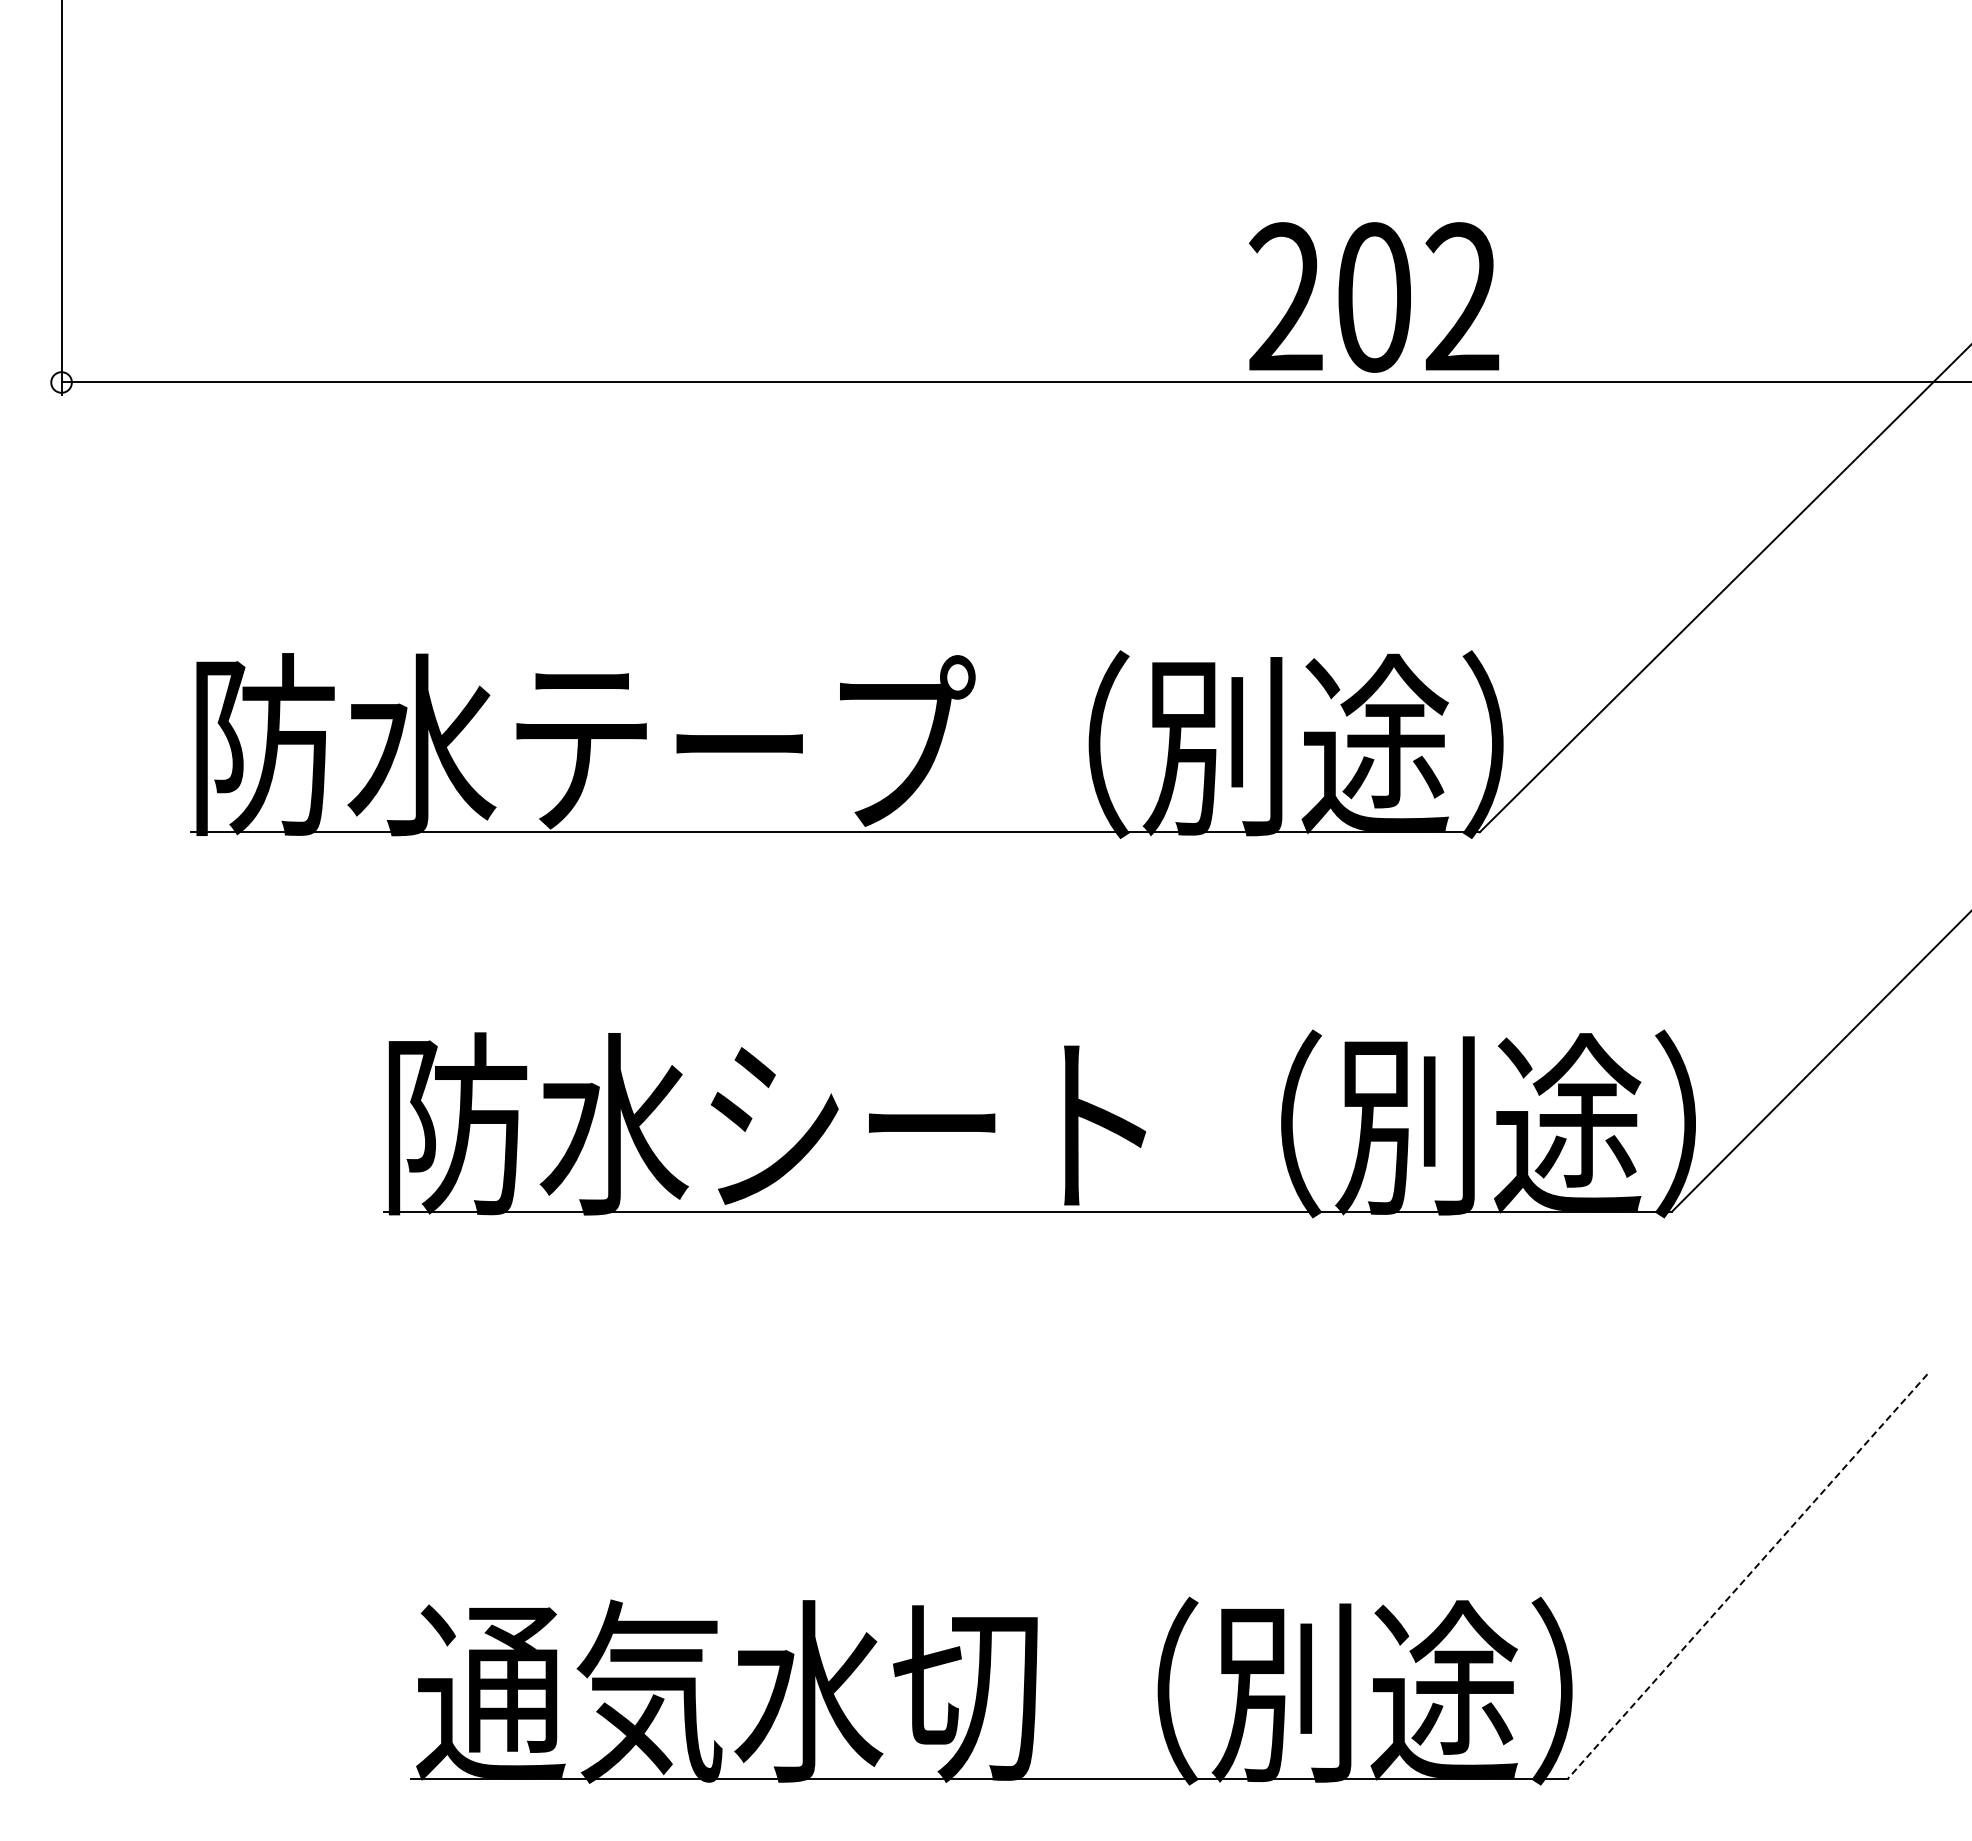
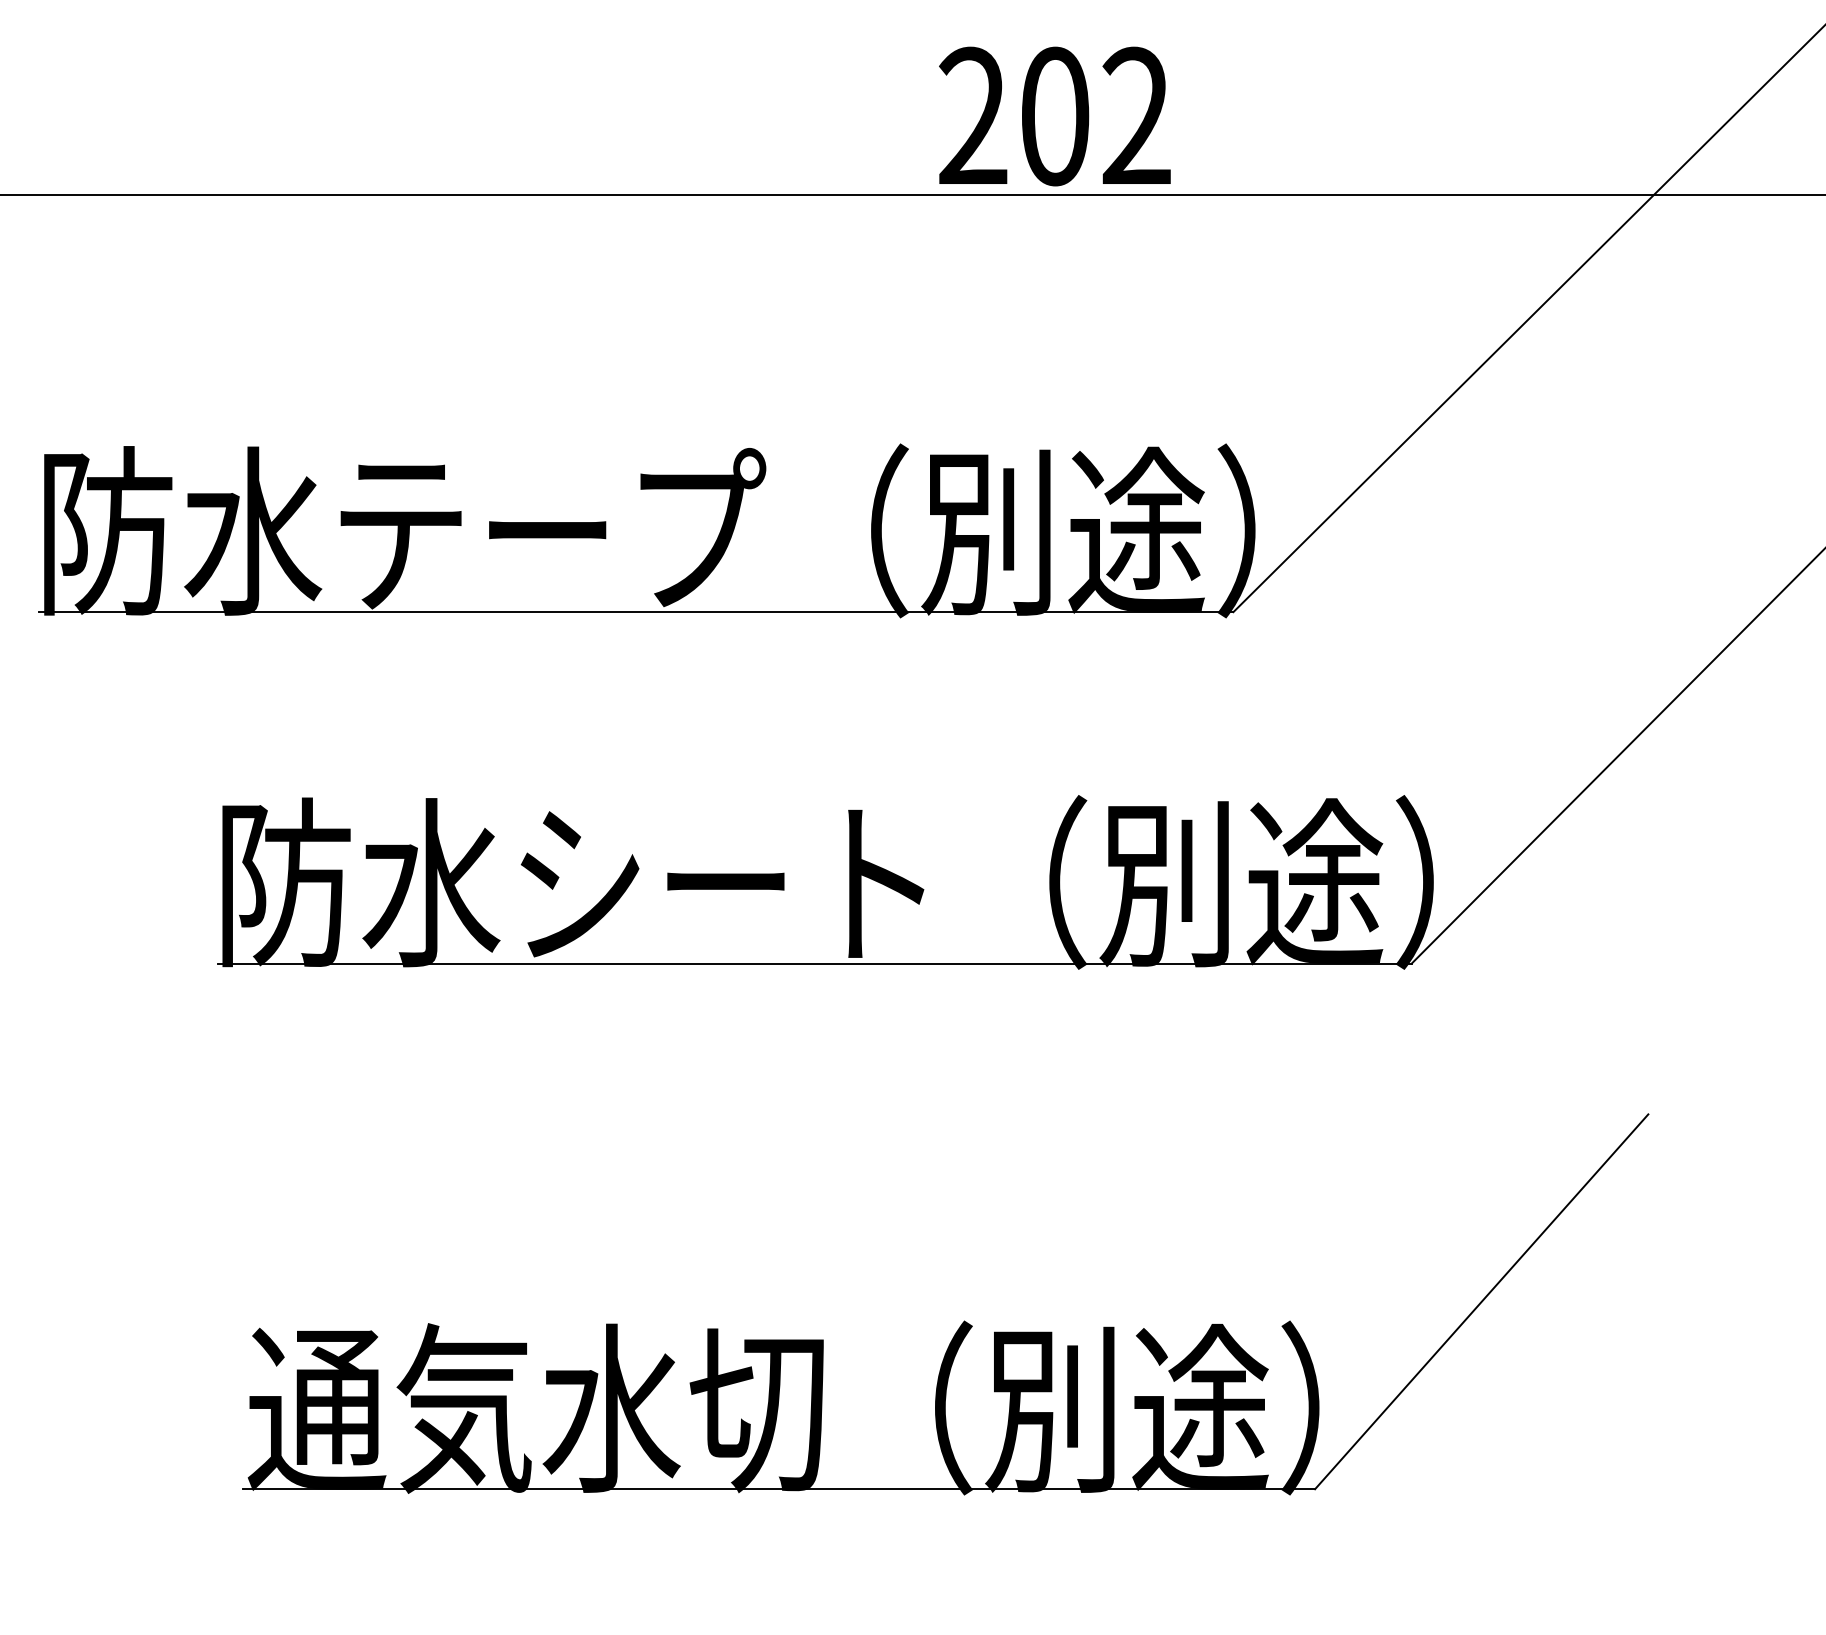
text: (1374, 297) -> (1055, 116), moved
line: (1747, 1576) -> (1481, 1301), dashed -> solid

